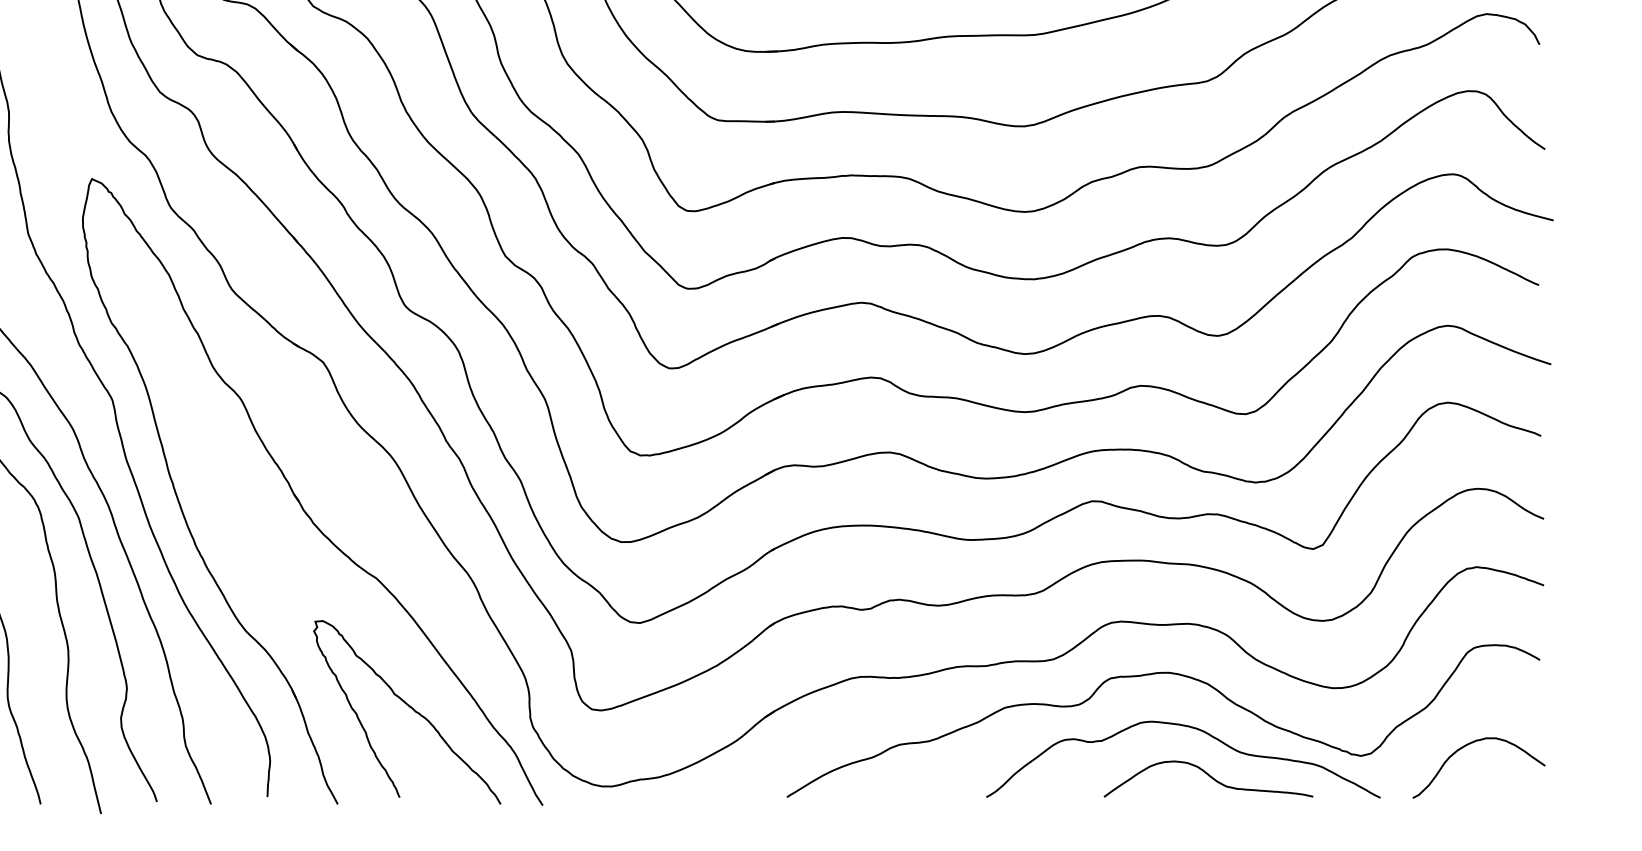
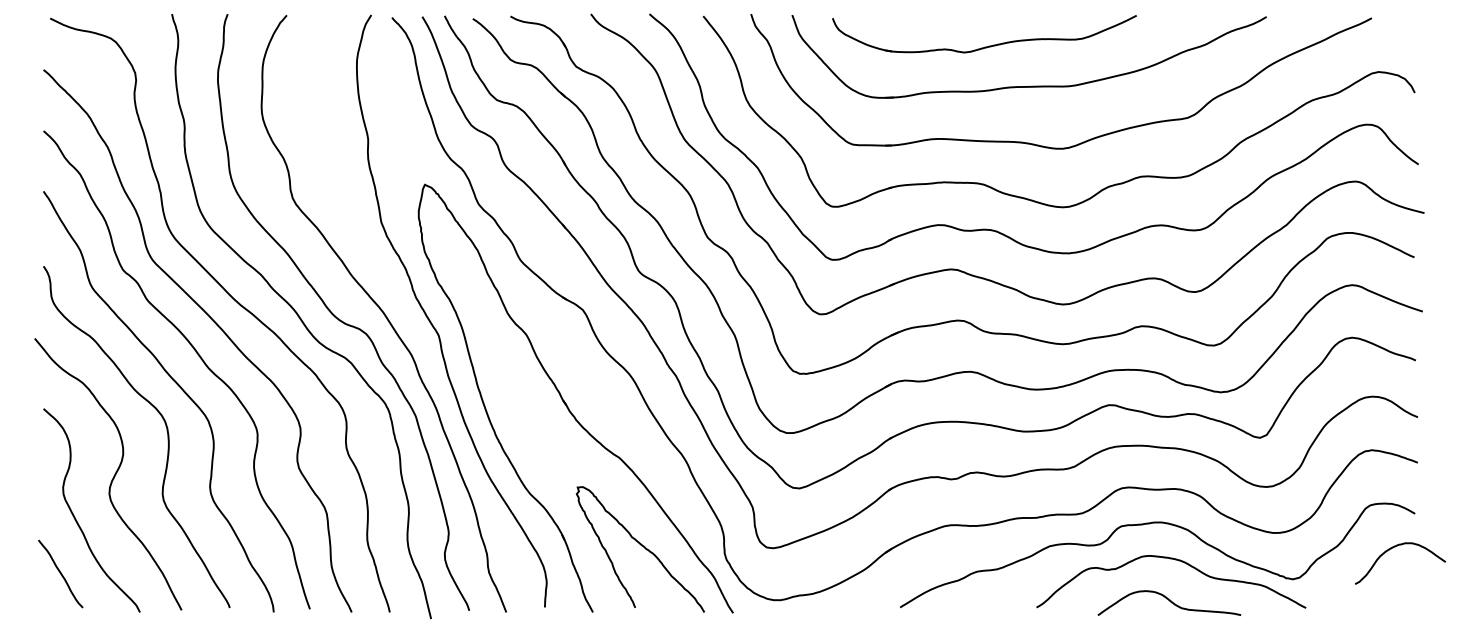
curve: (1468, 745) -> (1393, 548), moved
curve: (1208, 776) -> (1169, 601), moved

